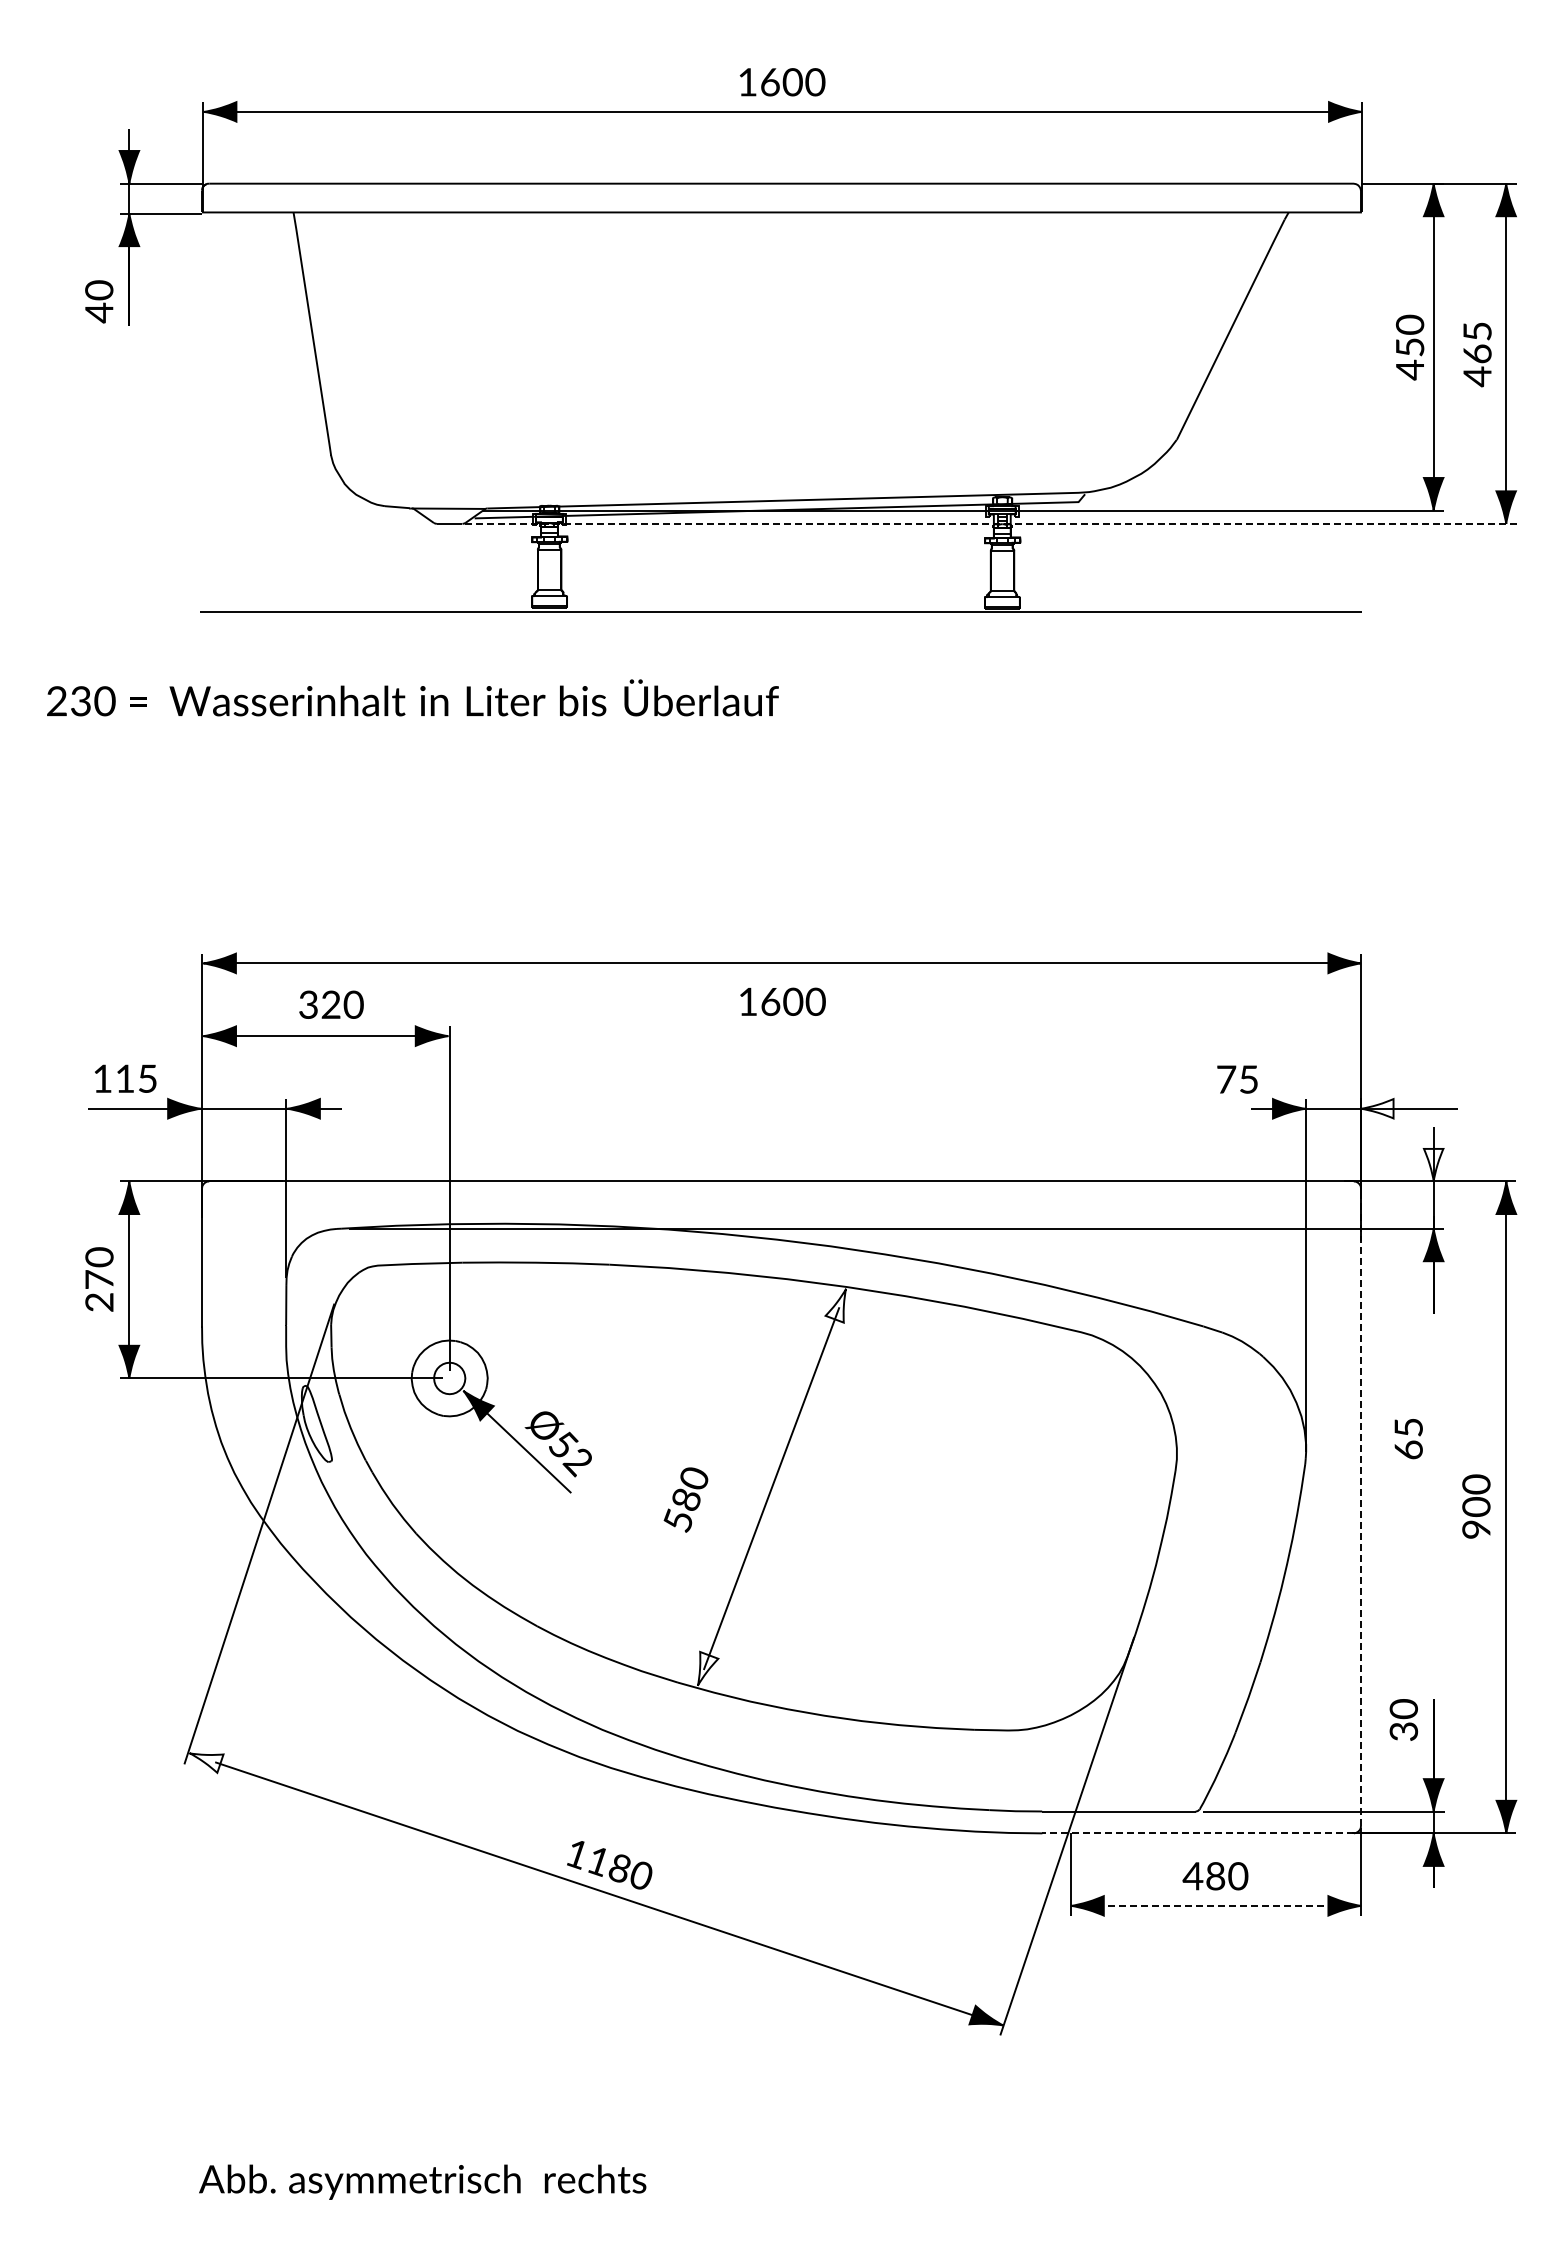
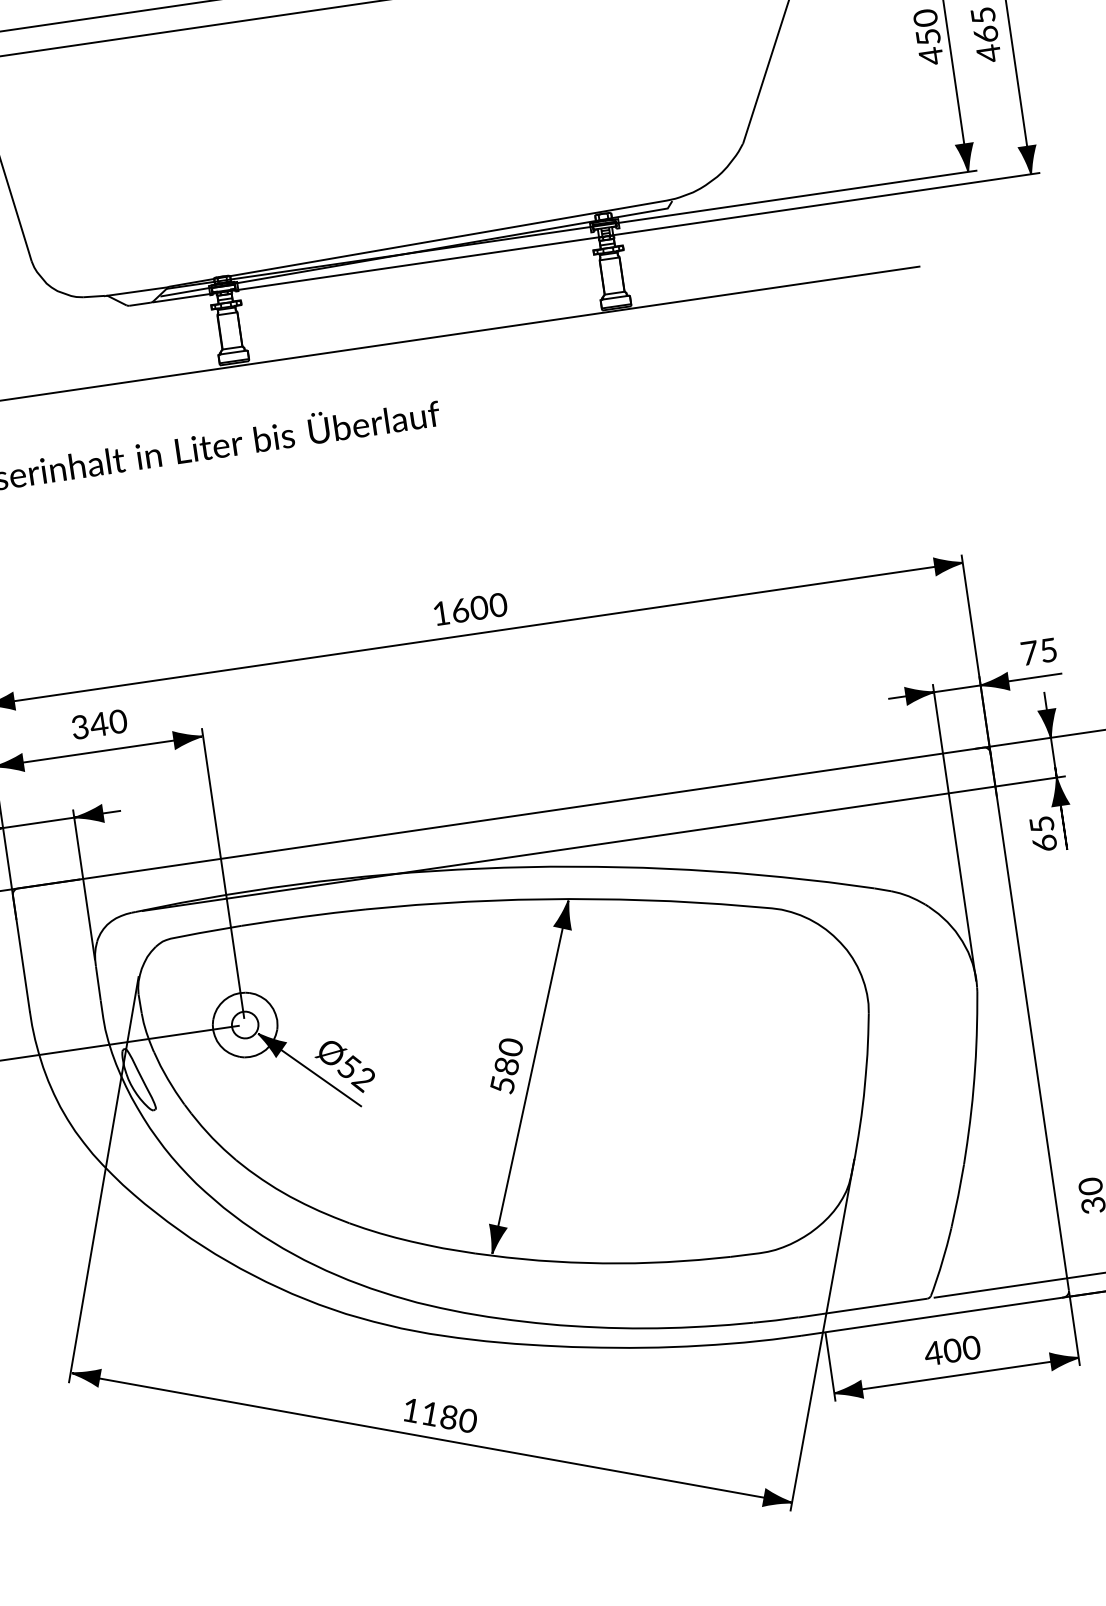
line: (991, 523) -> (596, 237), dashed -> solid
text: (782, 1001) -> (470, 608), moved
text: (330, 1004) -> (98, 724), 320 -> 340
text: (1237, 1079) -> (1039, 651), moved
fill: (1377, 1108) -> (994, 683), added
fill: (1433, 1164) -> (1048, 723), added
fill: (835, 1305) -> (561, 916), added
text: (1408, 1439) -> (1043, 834), moved
text: (685, 1499) -> (506, 1066), moved
line: (1361, 1507) -> (1030, 1021), dashed -> solid
fill: (707, 1668) -> (498, 1237), added
fill: (206, 1762) -> (87, 1378), added
line: (1198, 1833) -> (932, 1316), dashed -> solid
text: (1215, 1876) -> (952, 1350), 480 -> 400
line: (1215, 1905) -> (955, 1375), dashed -> solid

